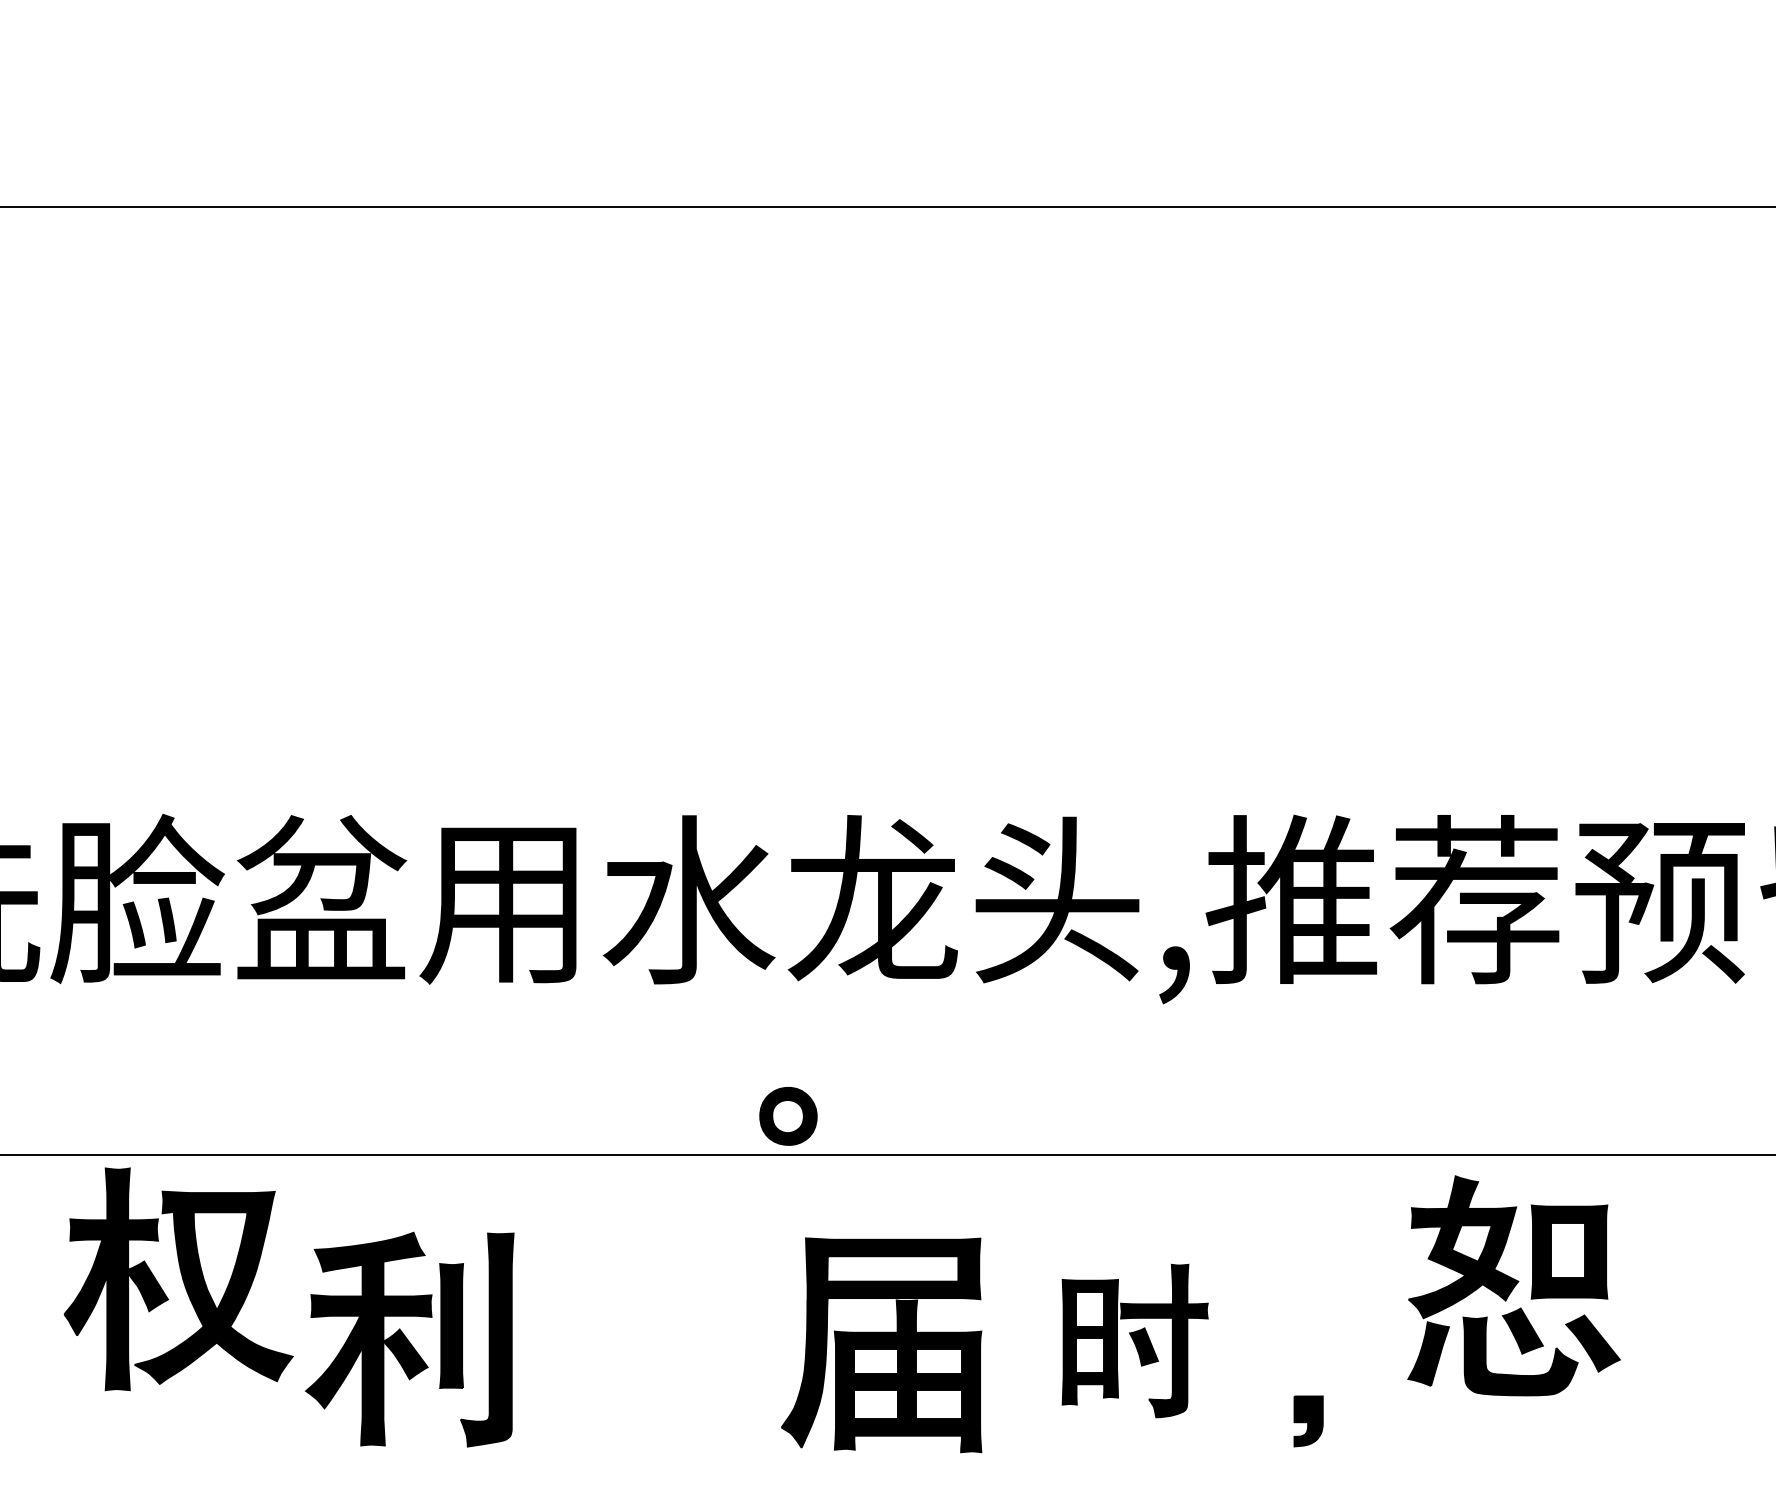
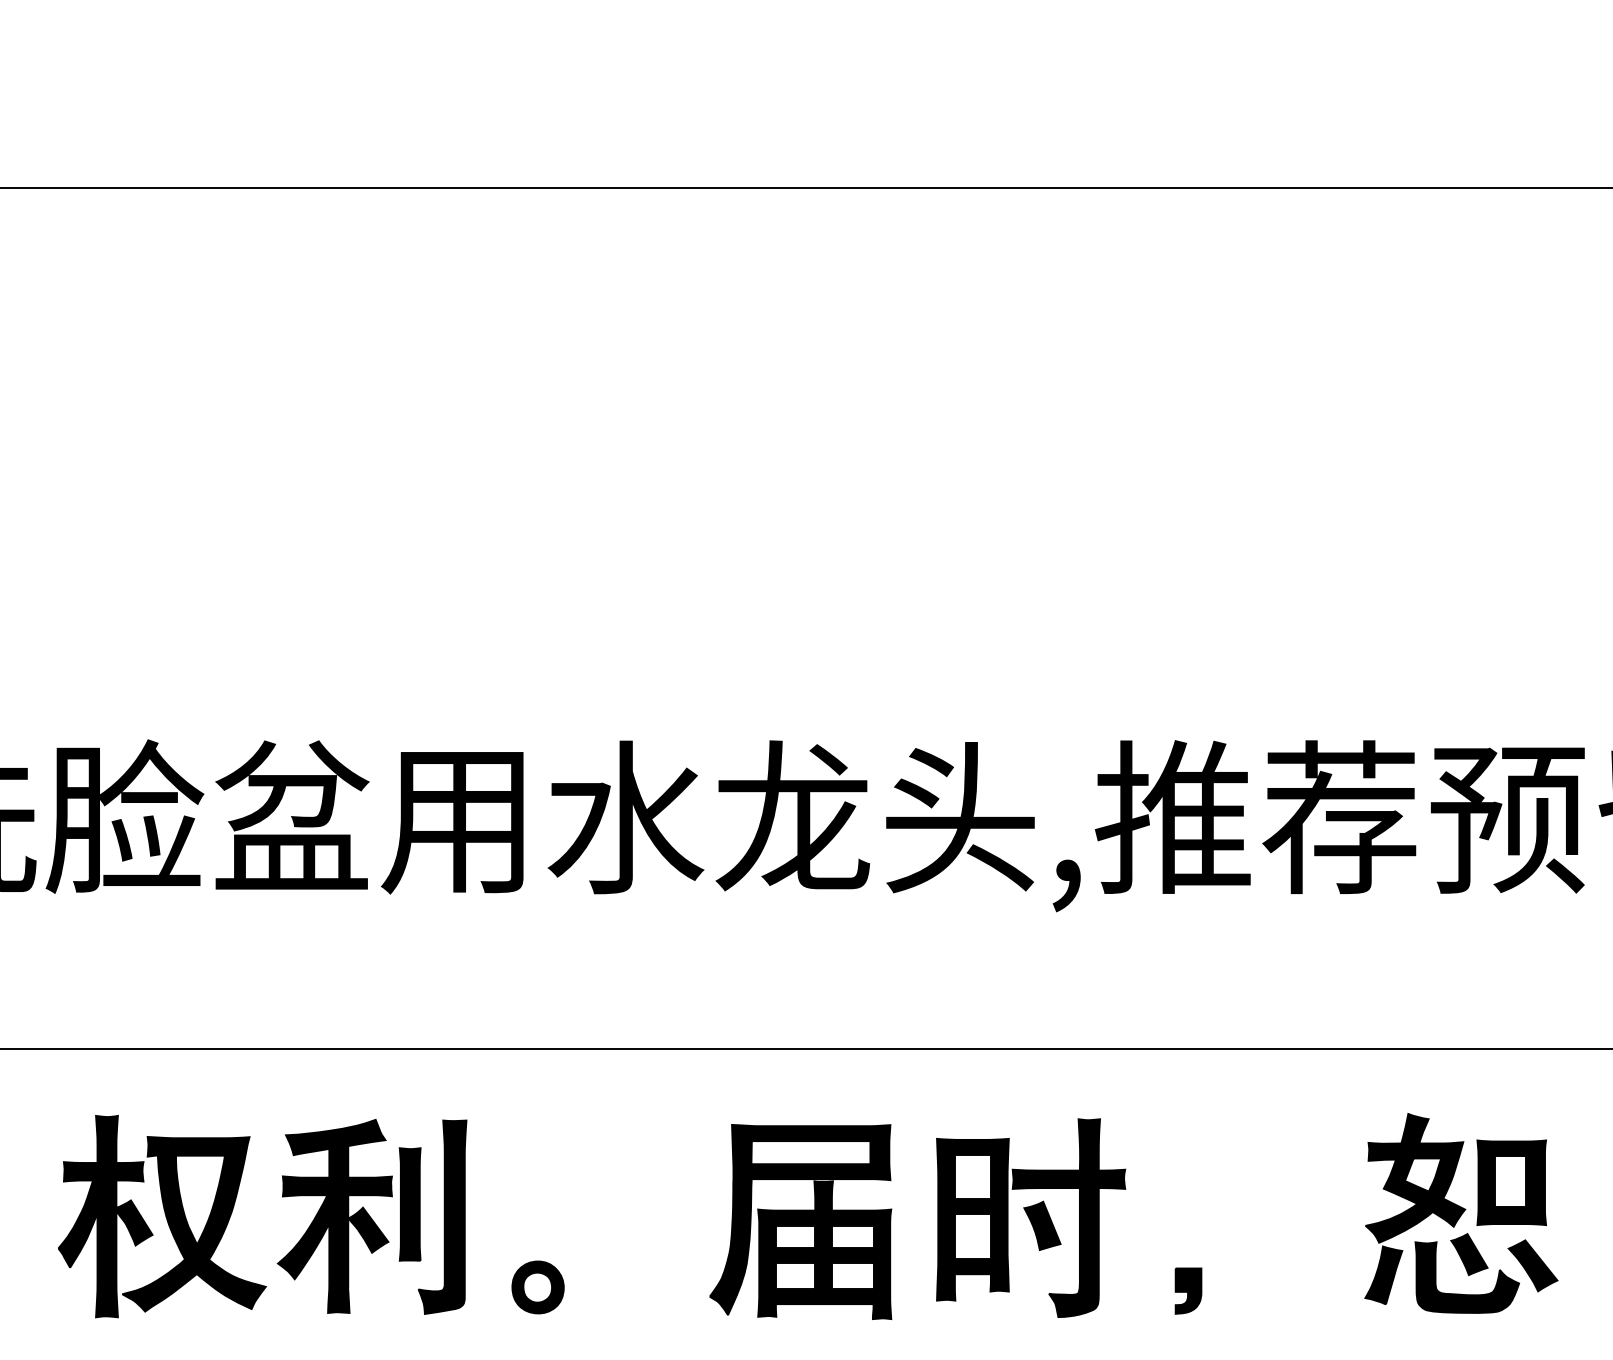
part: (788, 1115) -> (538, 1286), moved
part: (178, 1279) -> (162, 1216), moved
part: (1513, 1285) -> (1460, 1213), moved
part: (1134, 1340) -> (1030, 1217), size x1.43

